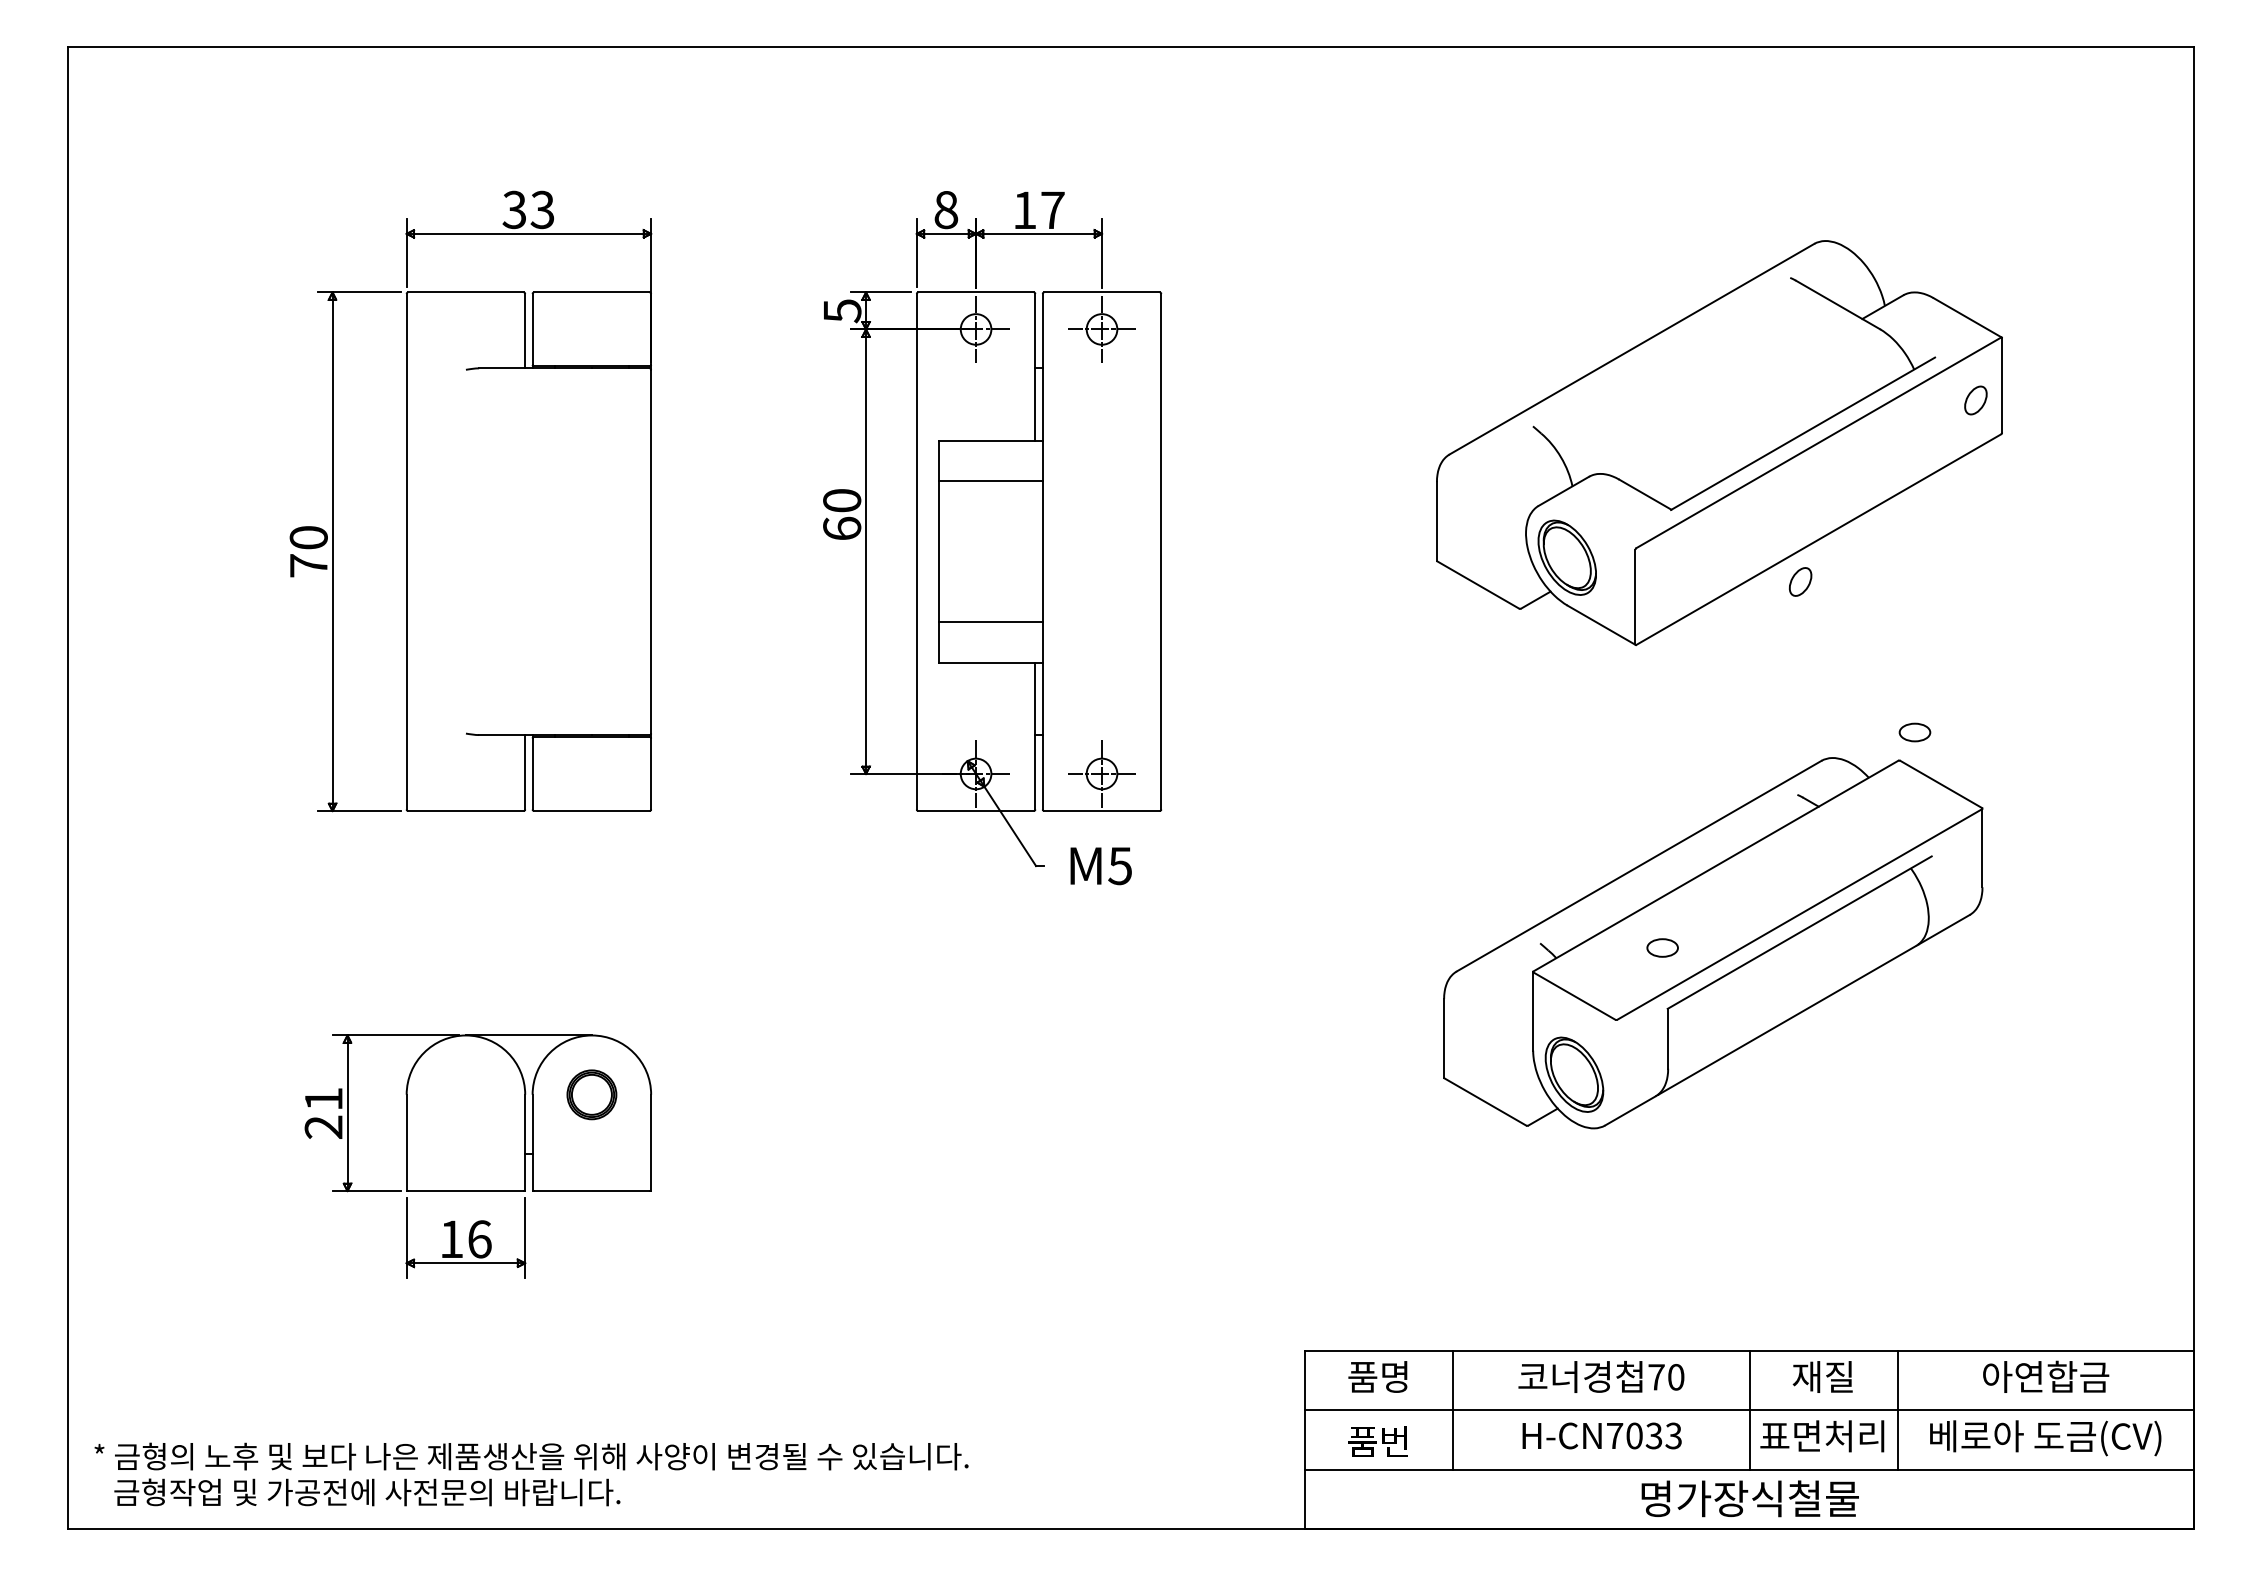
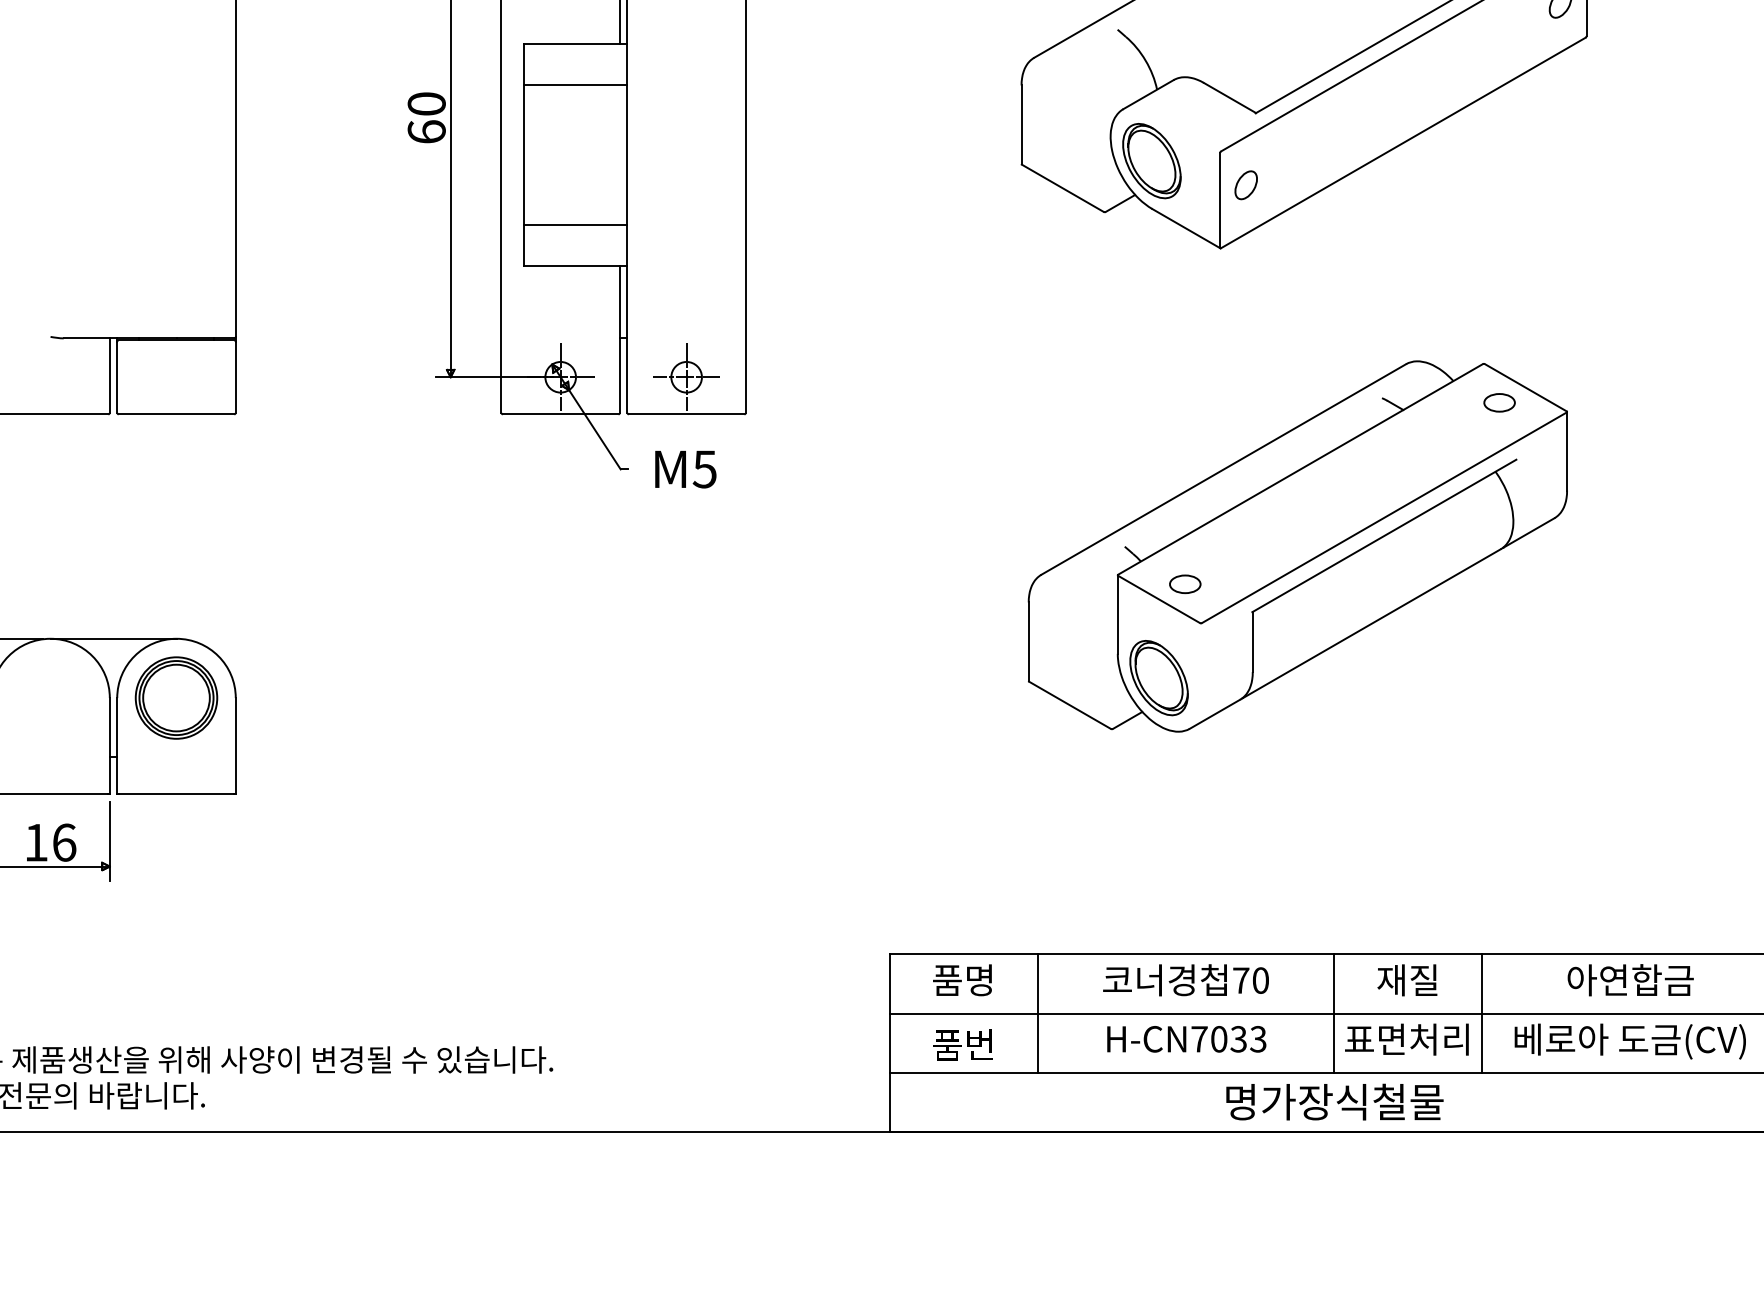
part: (1800, 581) -> (1246, 184), moved
part: (1914, 732) -> (1499, 402), moved
part: (1662, 947) -> (1185, 583), moved
part: (591, 1094) -> (176, 697), size x1.67

